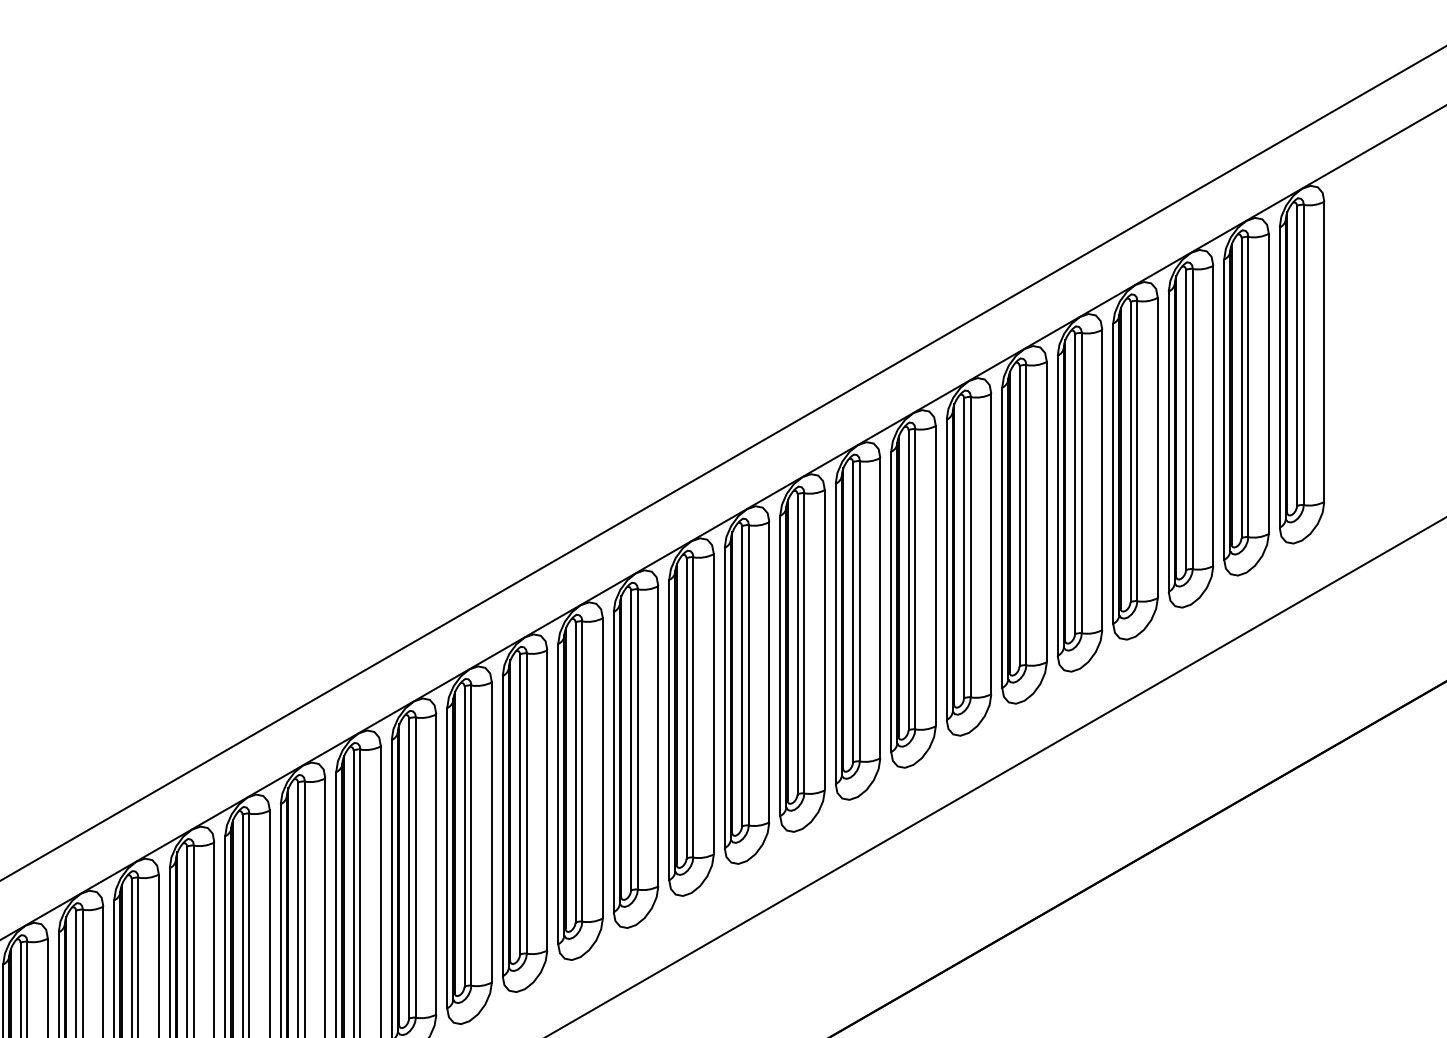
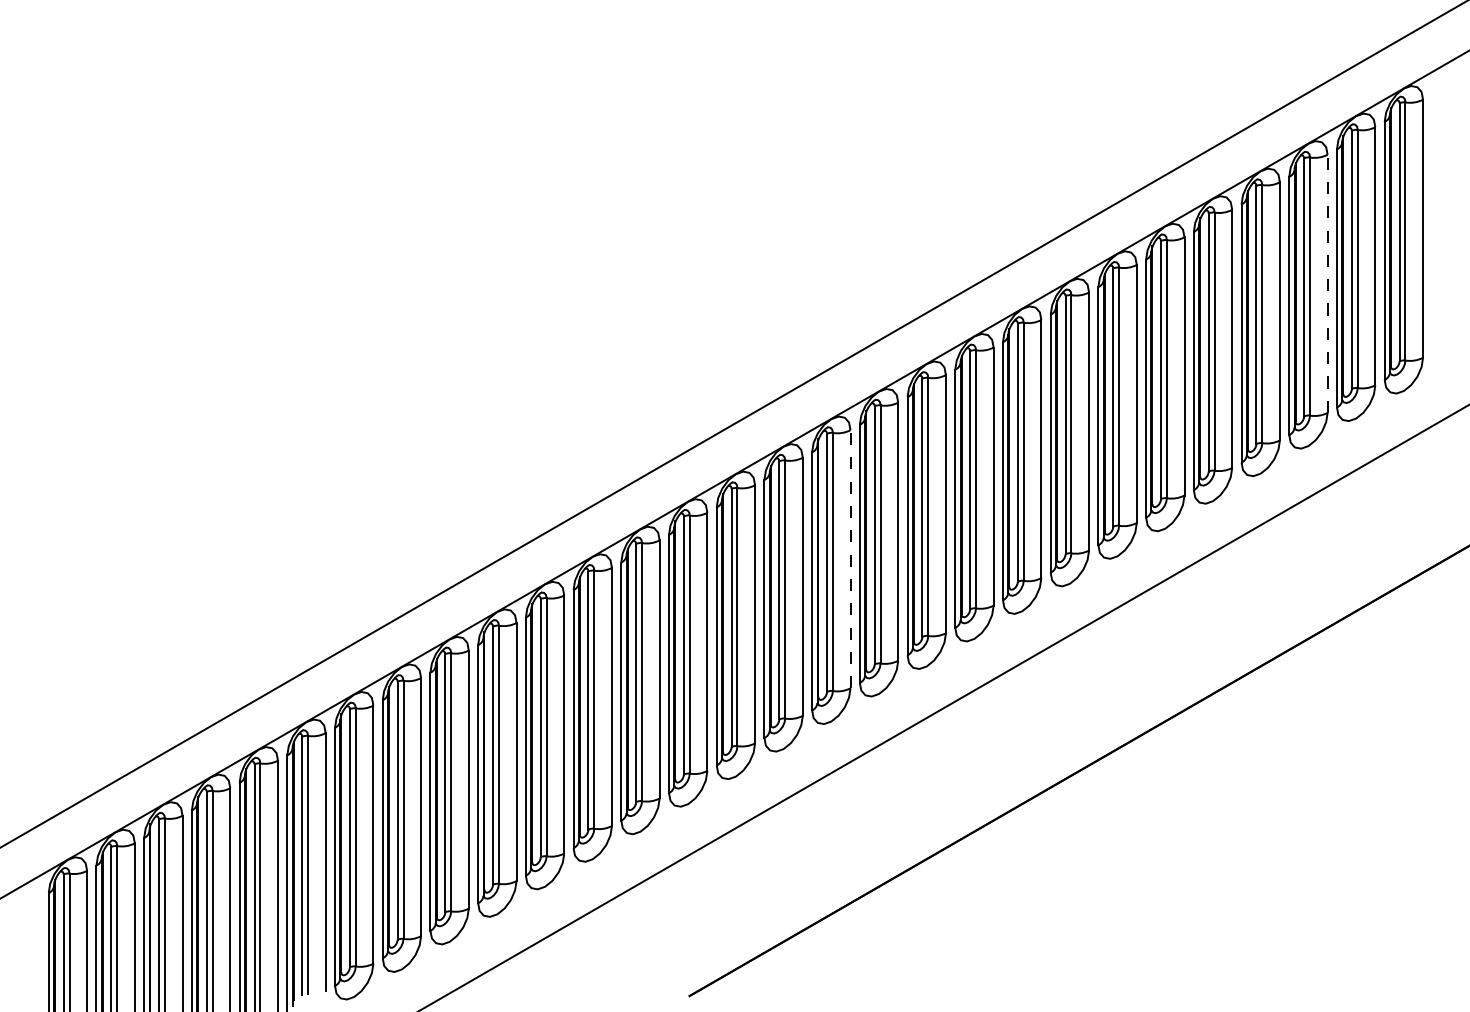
line: (1213, 415) -> (1327, 283), solid -> dashed
line: (658, 735) -> (850, 558), solid -> dashed

